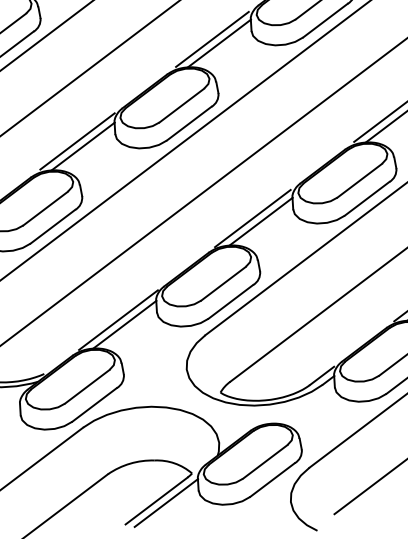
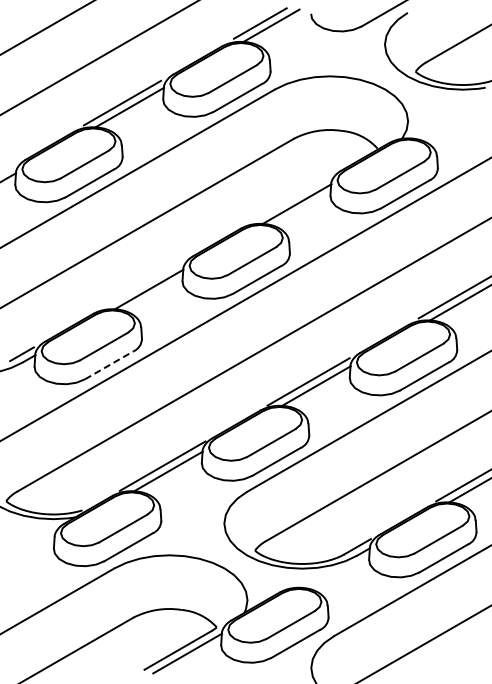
line: (212, 39) -> (290, 199), removed
line: (76, 141) -> (143, 283), removed
line: (53, 226) -> (109, 365), solid -> dashed

